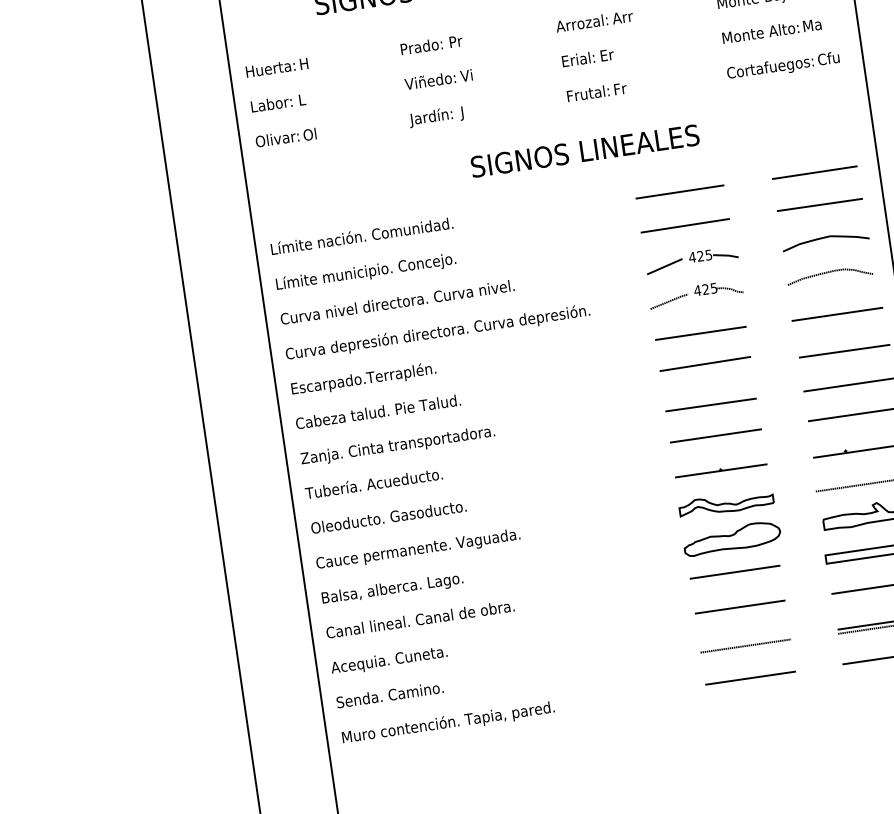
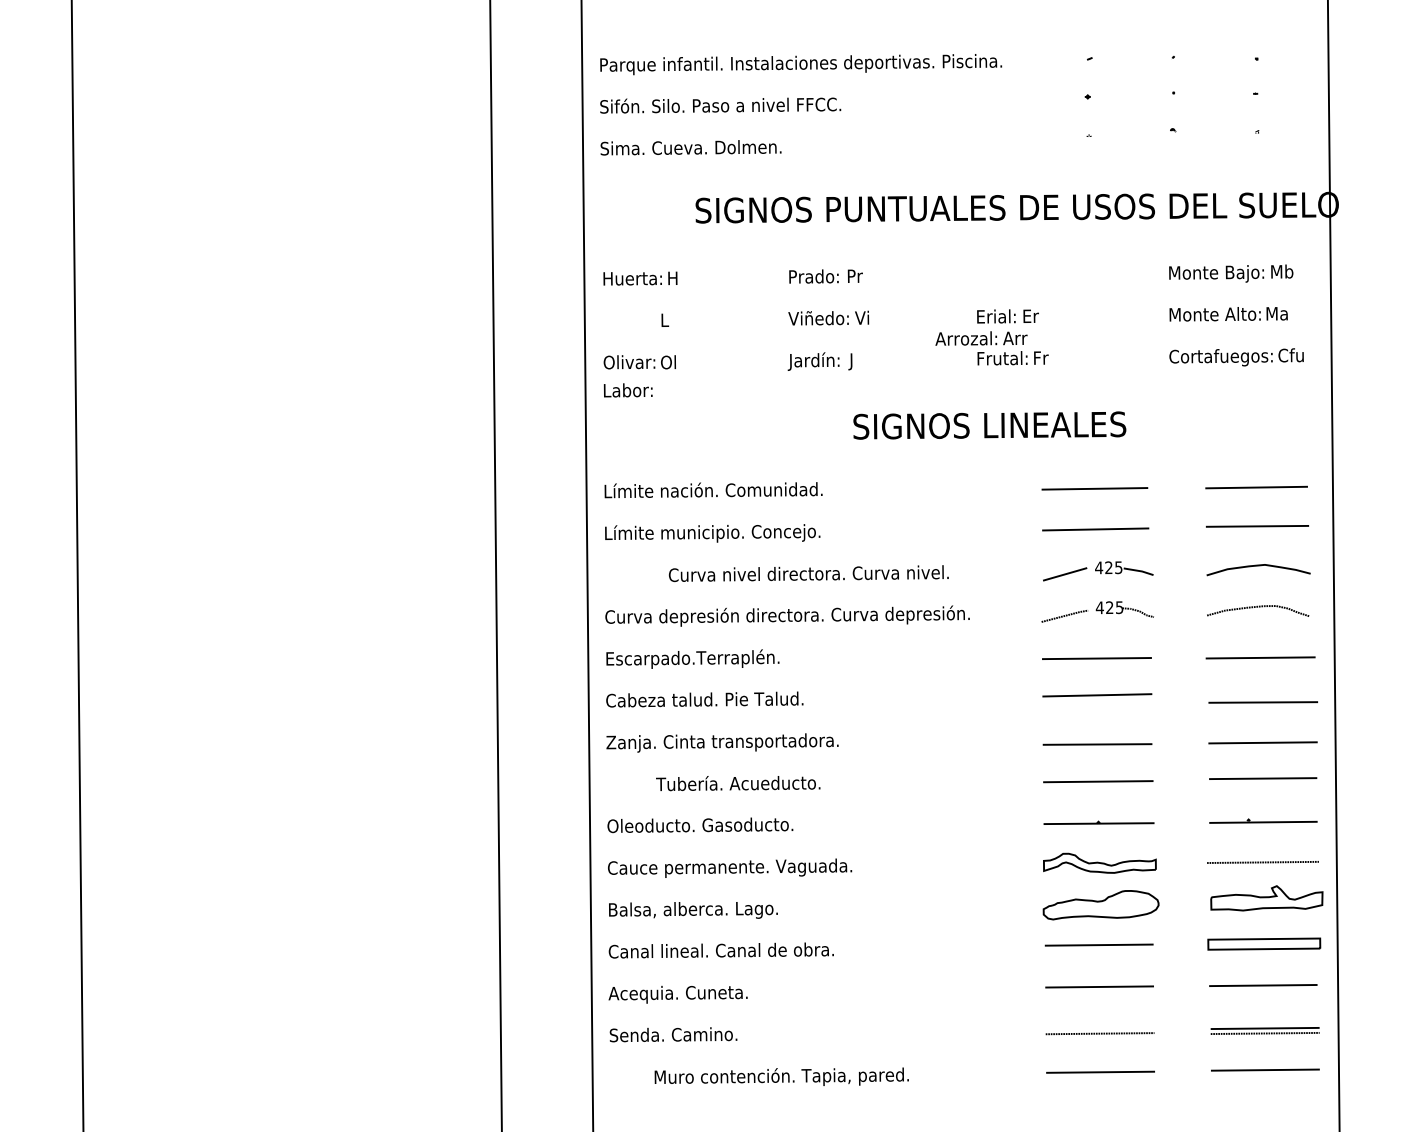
text: (594, 21) -> (981, 338), moved
text: (271, 104) -> (627, 390), moved
text: (397, 302) -> (808, 573), moved
text: (374, 483) -> (738, 783), moved
text: (448, 722) -> (781, 1076), moved

